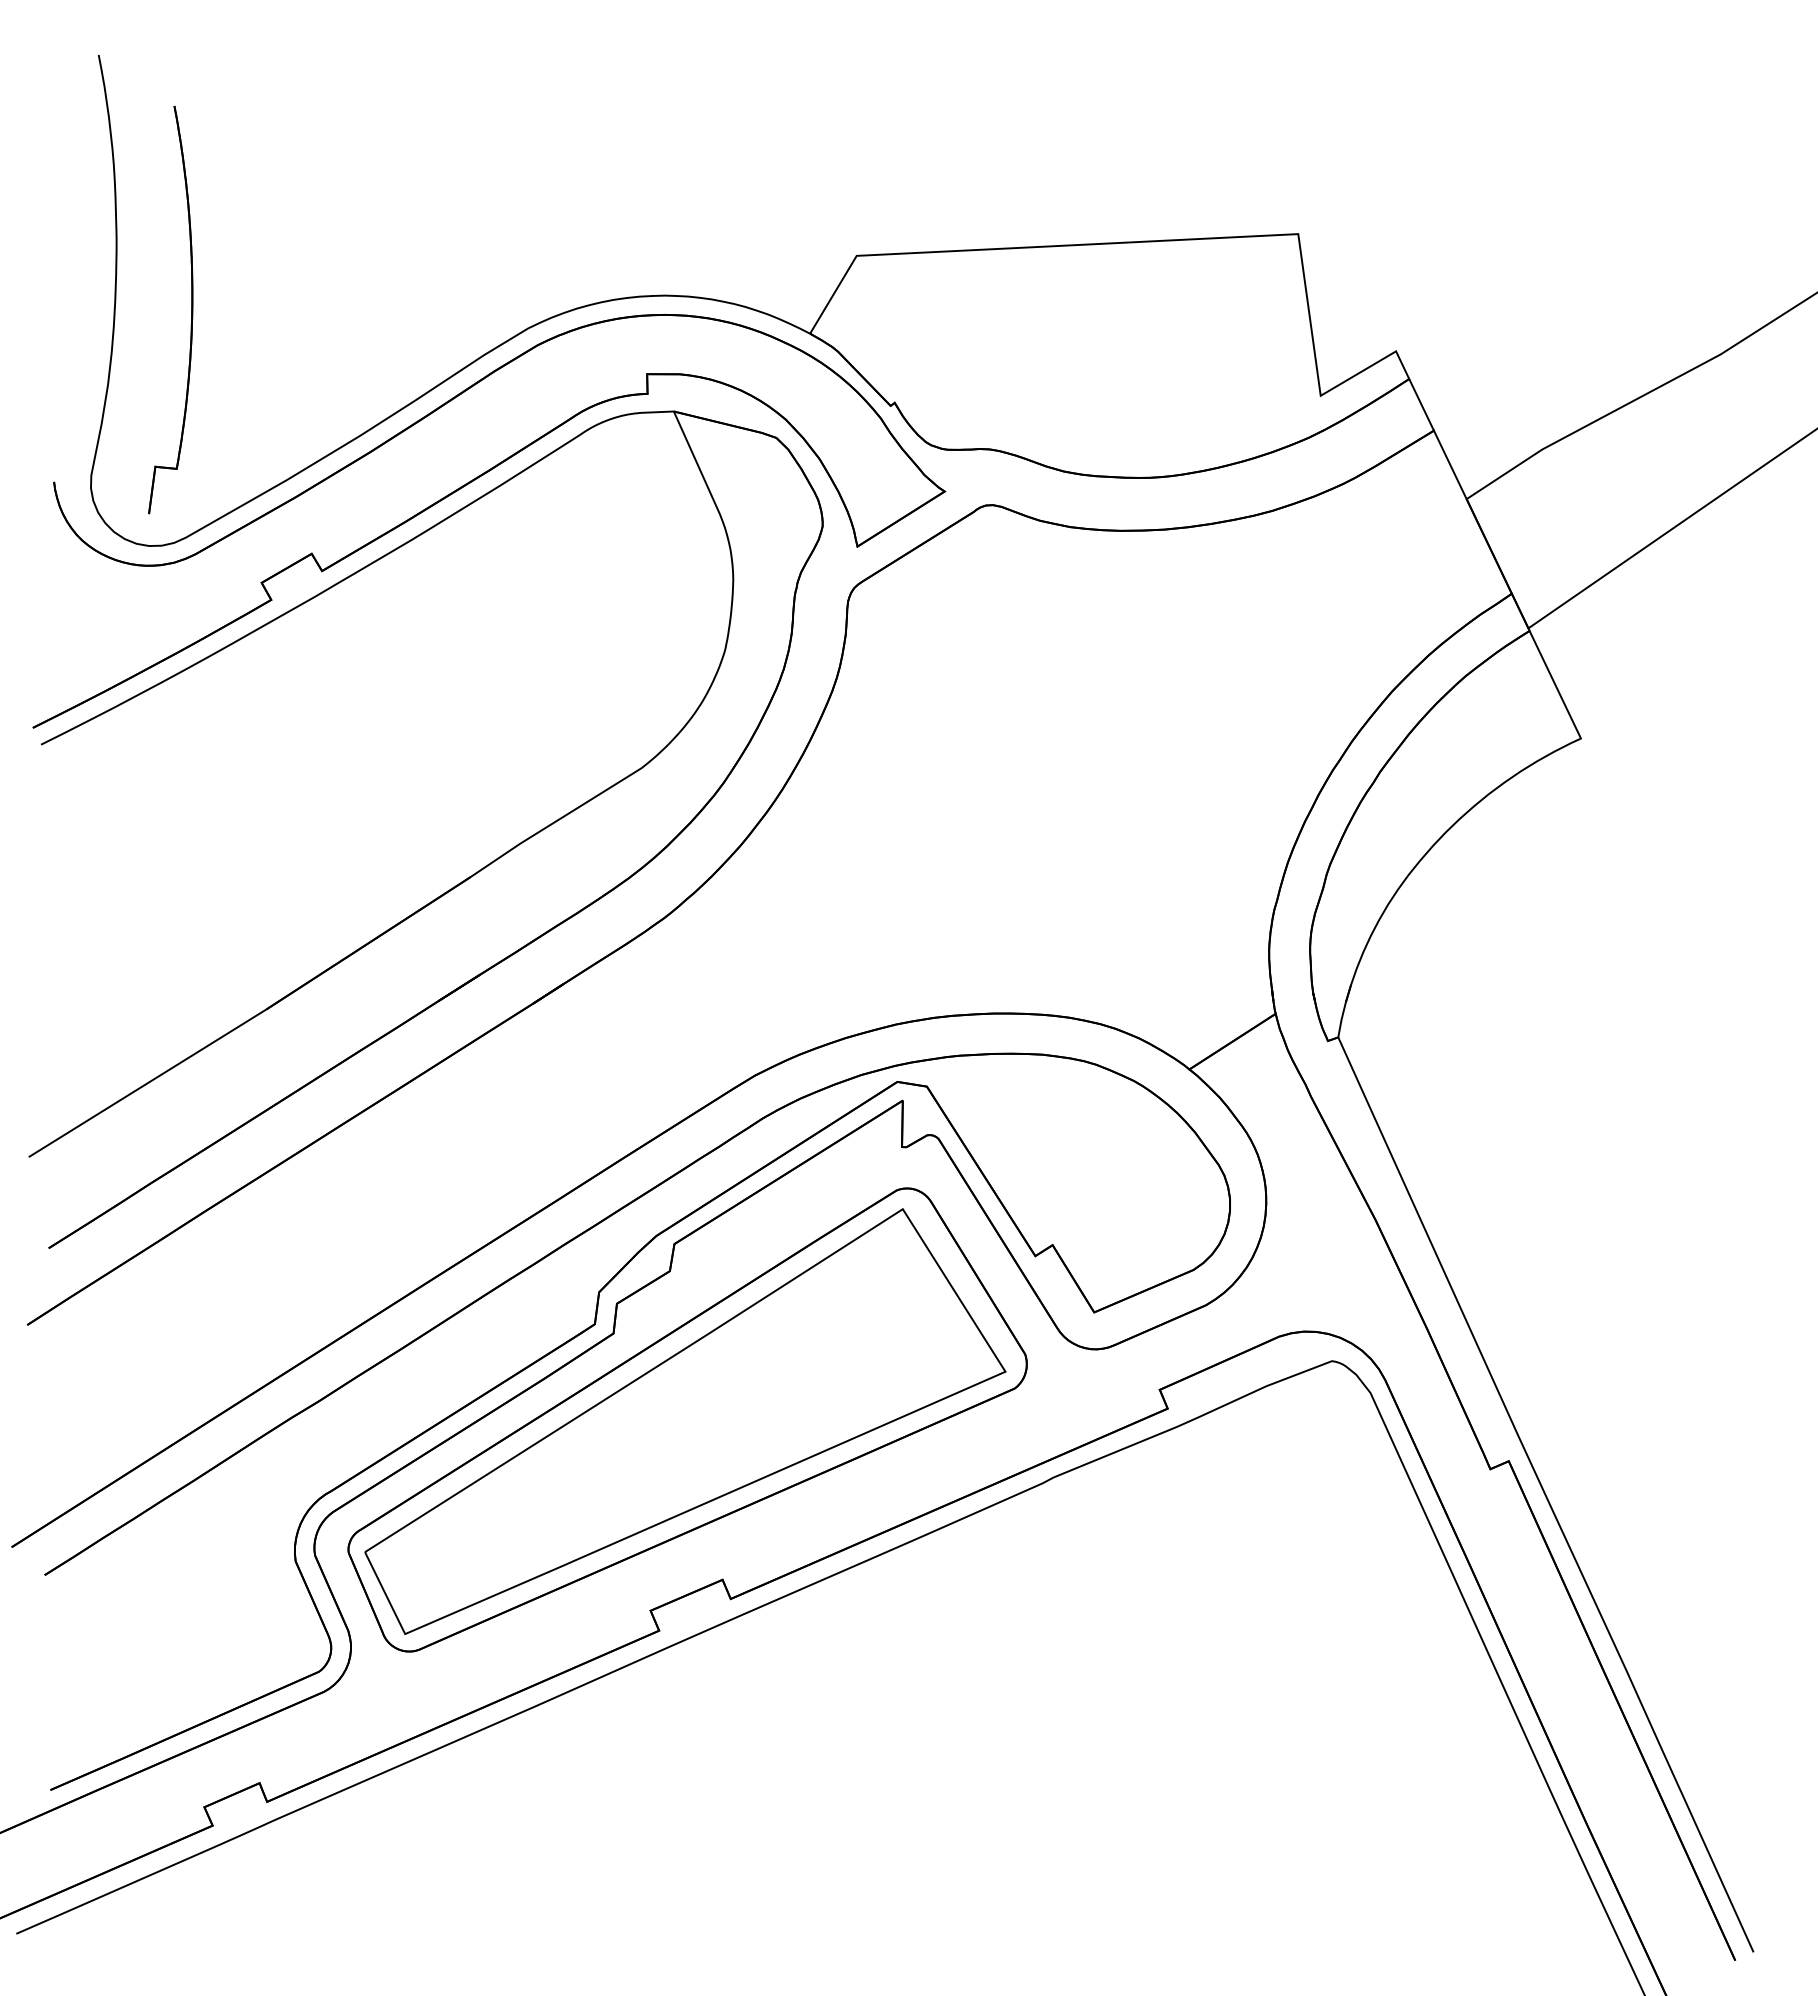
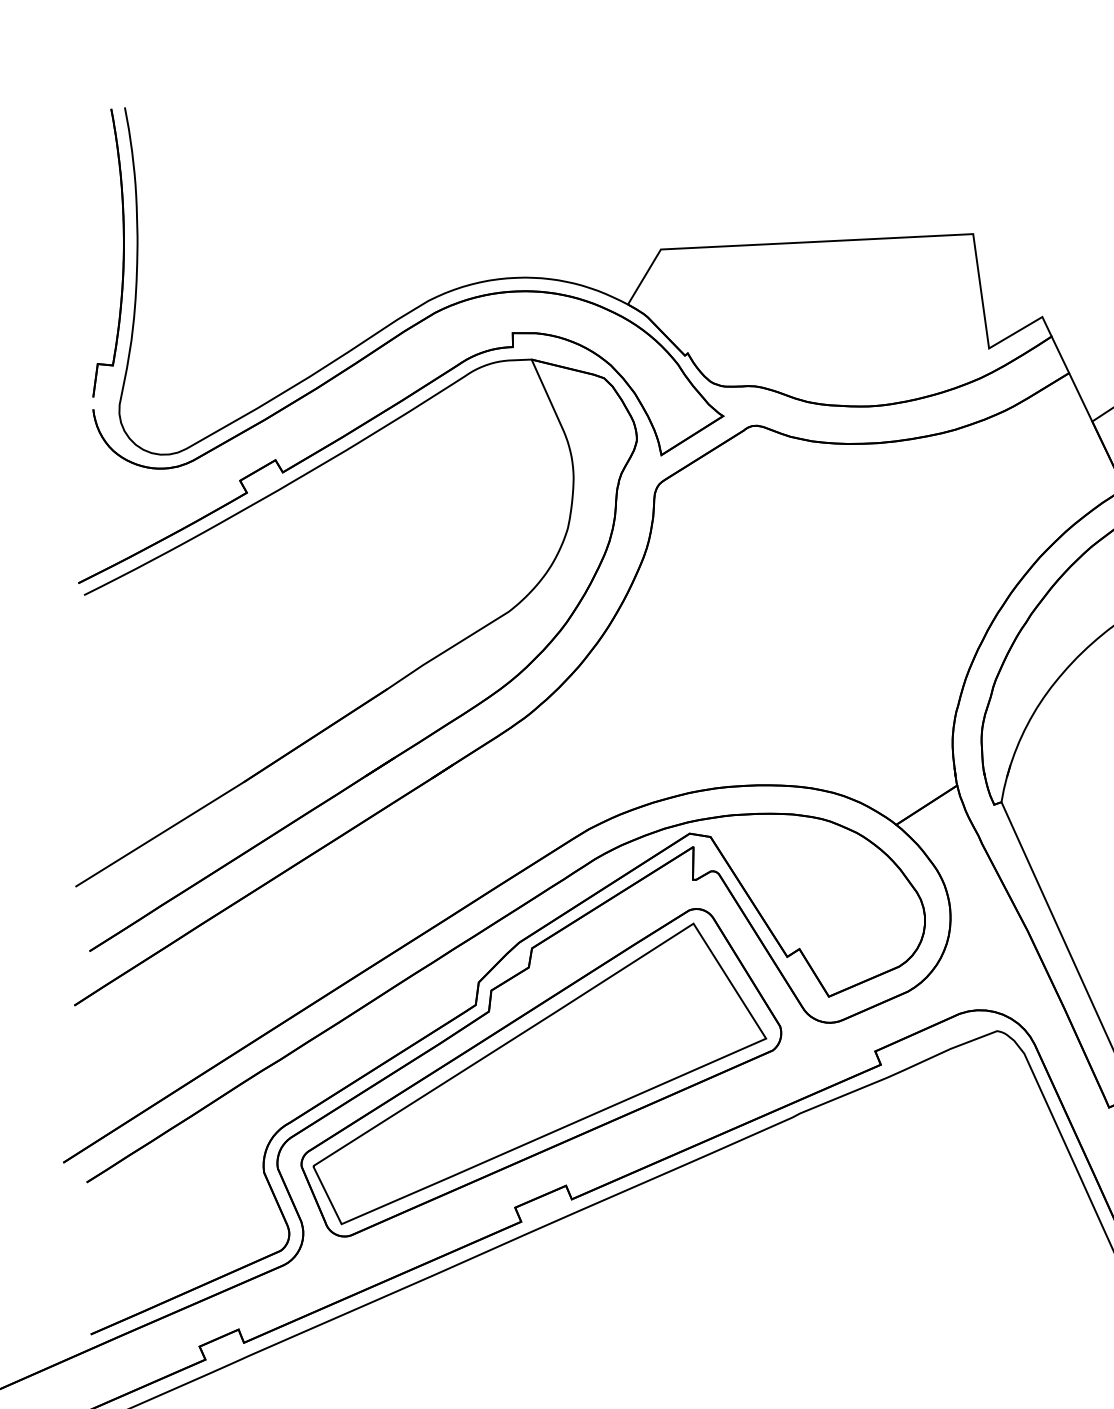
part: (191, 309) -> (123, 252), moved

